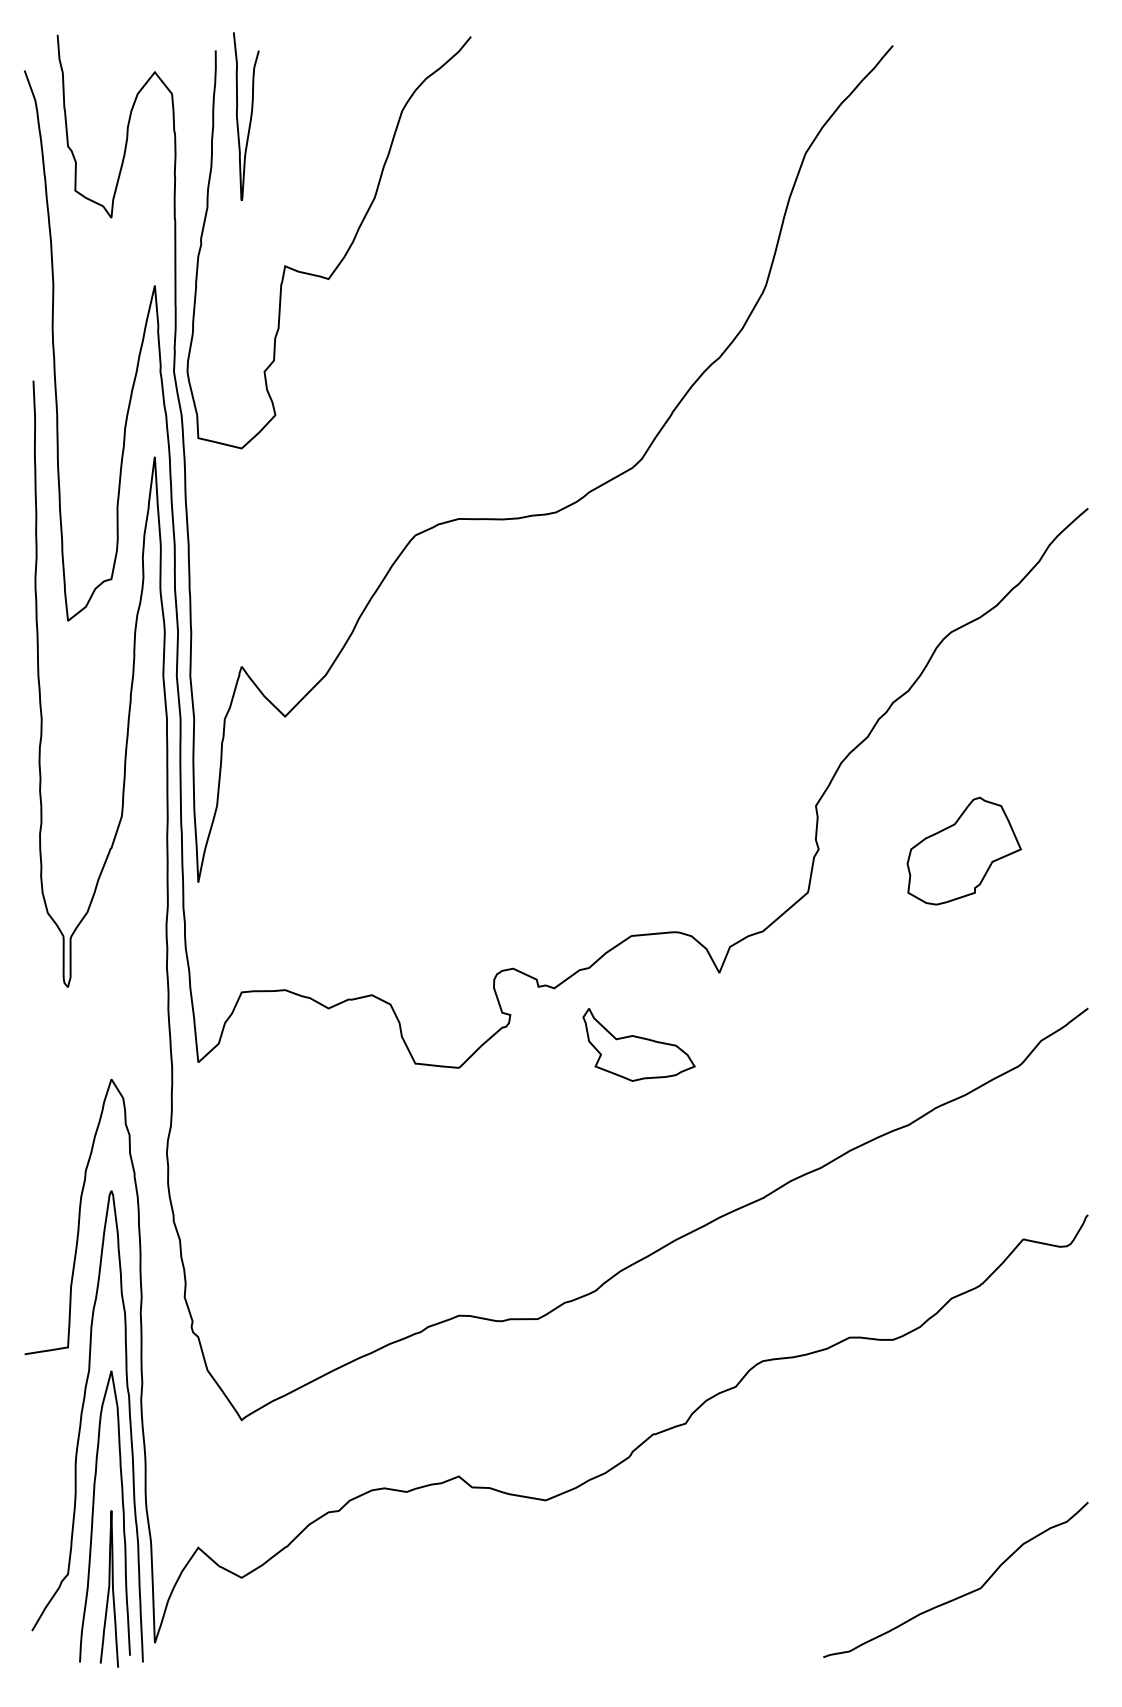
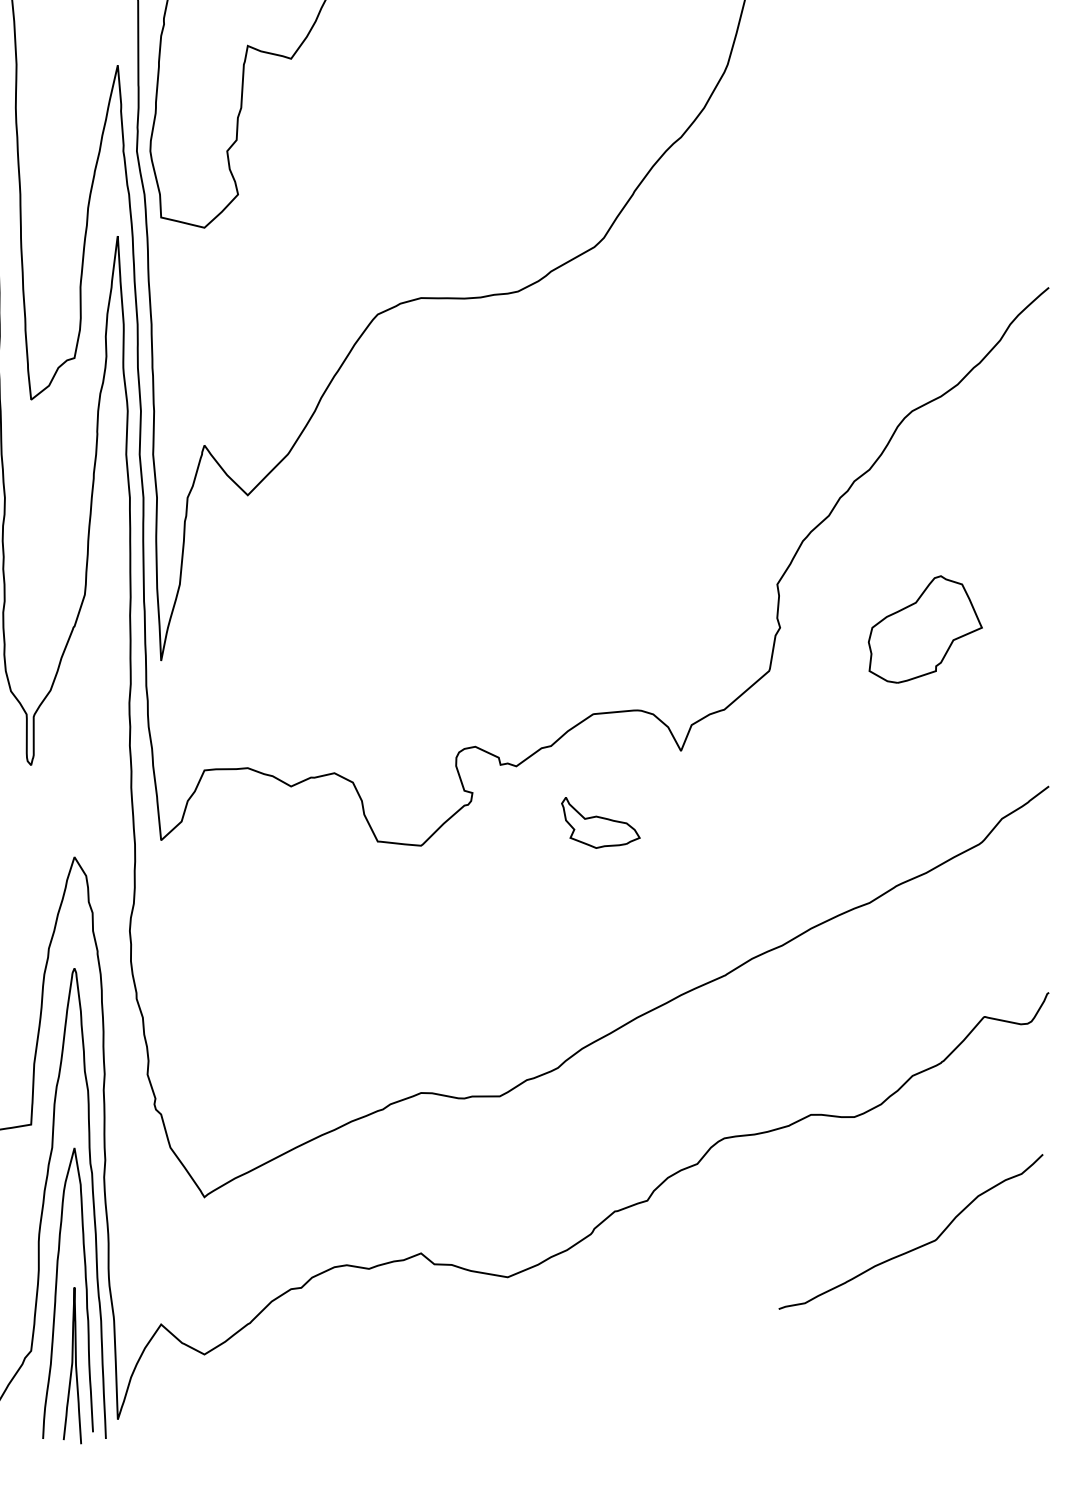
part: (638, 1044) -> (600, 822), size x0.7
curve: (963, 1594) -> (918, 1246), moved

